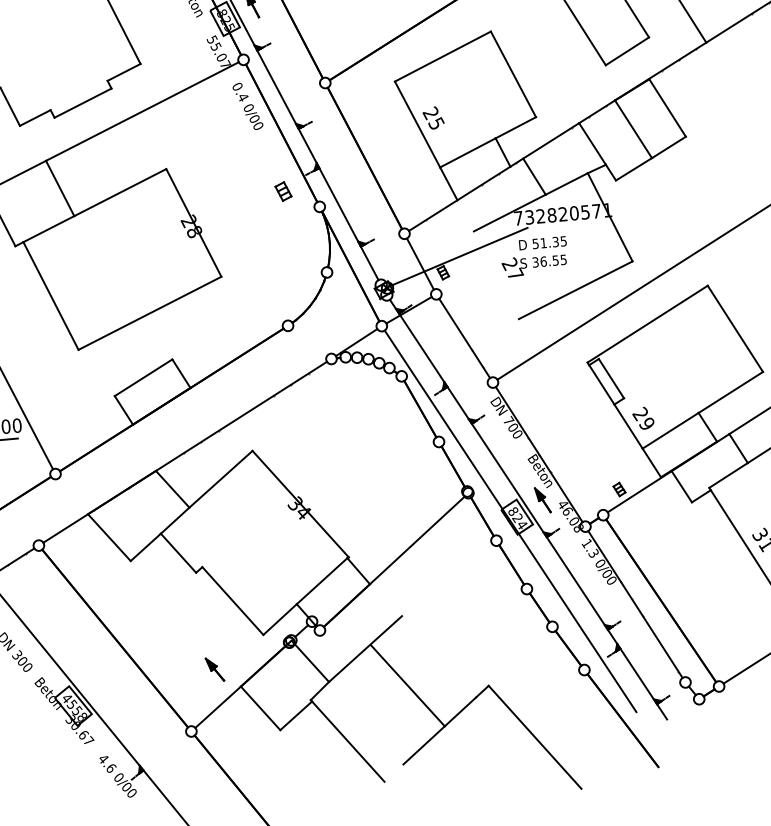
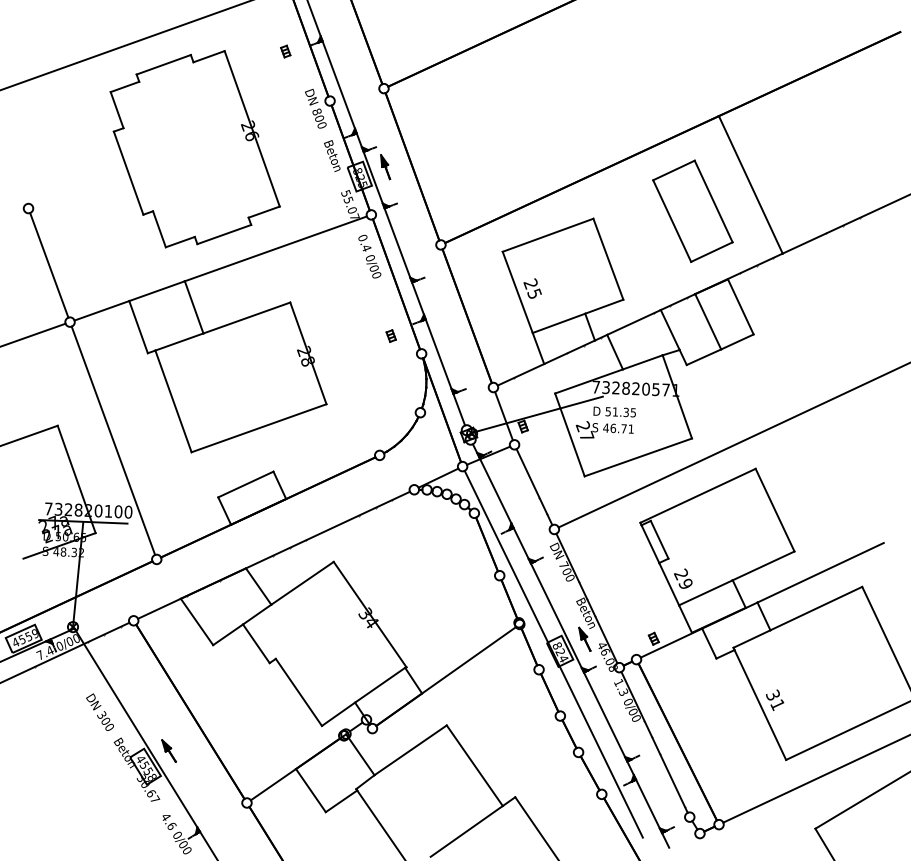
part: (282, 191) -> (390, 335), size x0.71
text: (549, 261) -> (618, 428), 36.55 -> 46.71
line: (495, 274) -> (569, 434), added
part: (214, 669) -> (168, 750), moved
line: (407, 685) -> (474, 765), moved

